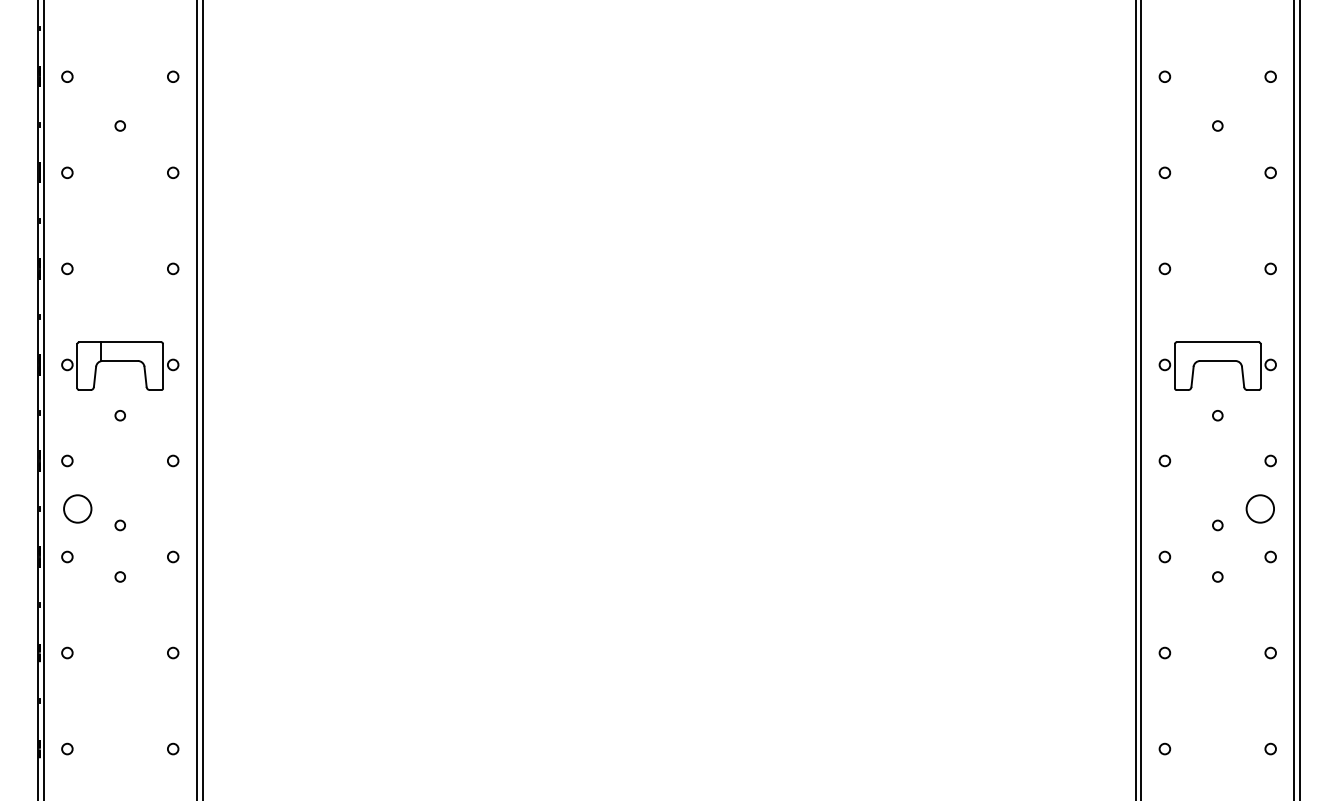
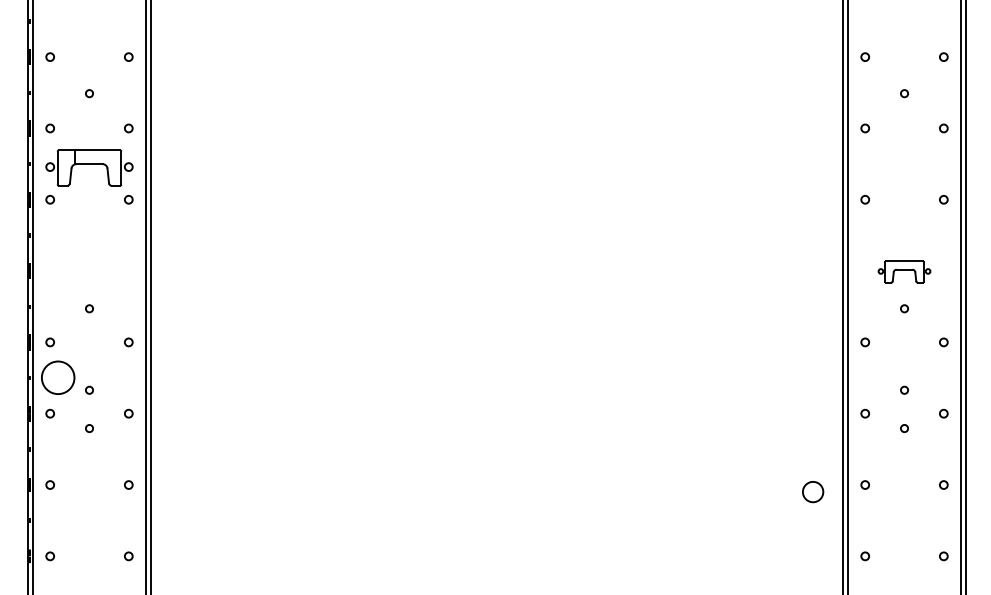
part: (120, 365) -> (89, 167), moved
part: (1217, 365) -> (904, 271), size x0.6
circle: (77, 509) -> (57, 378), size x1.6
circle: (1260, 509) -> (813, 492), moved

